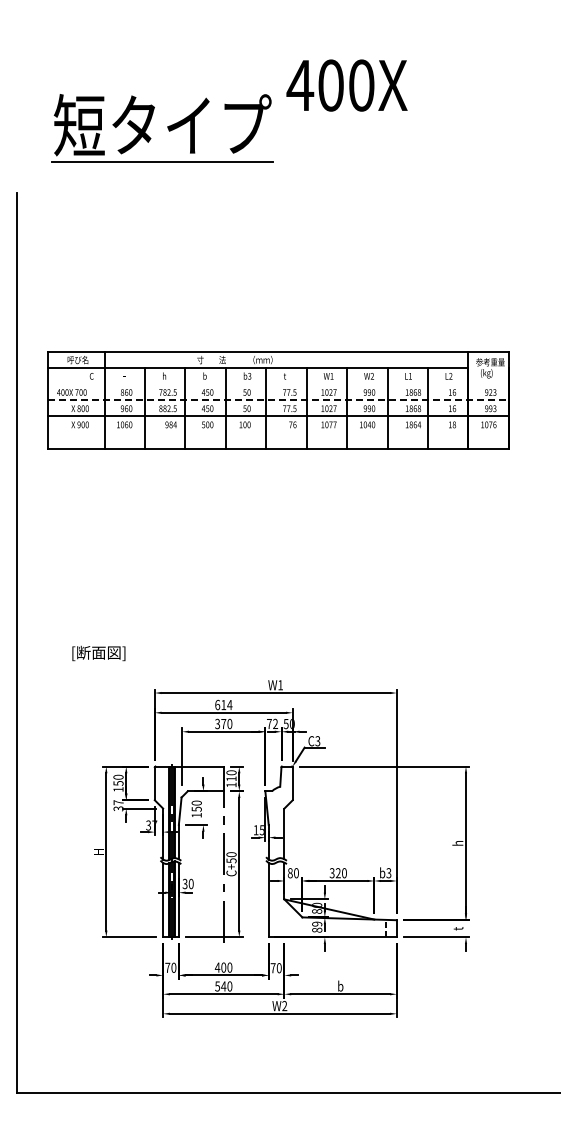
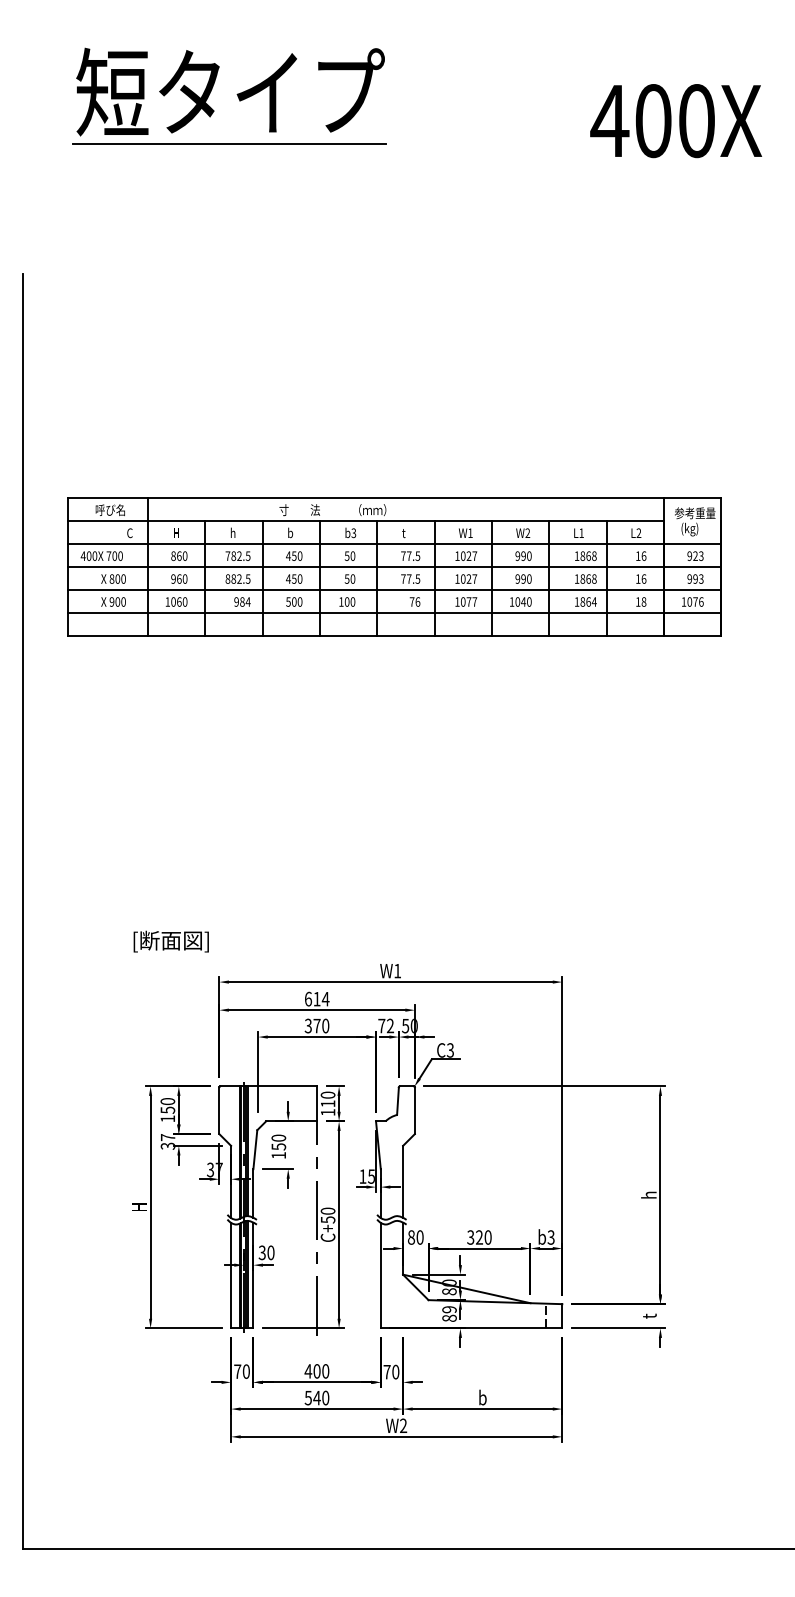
text: (346, 85) -> (675, 120), moved
part: (162, 128) -> (230, 96), moved
line: (277, 384) -> (393, 544), added
line: (278, 400) -> (394, 567), dashed -> solid
line: (277, 432) -> (393, 612), added
text: (98, 653) -> (170, 941), moved

